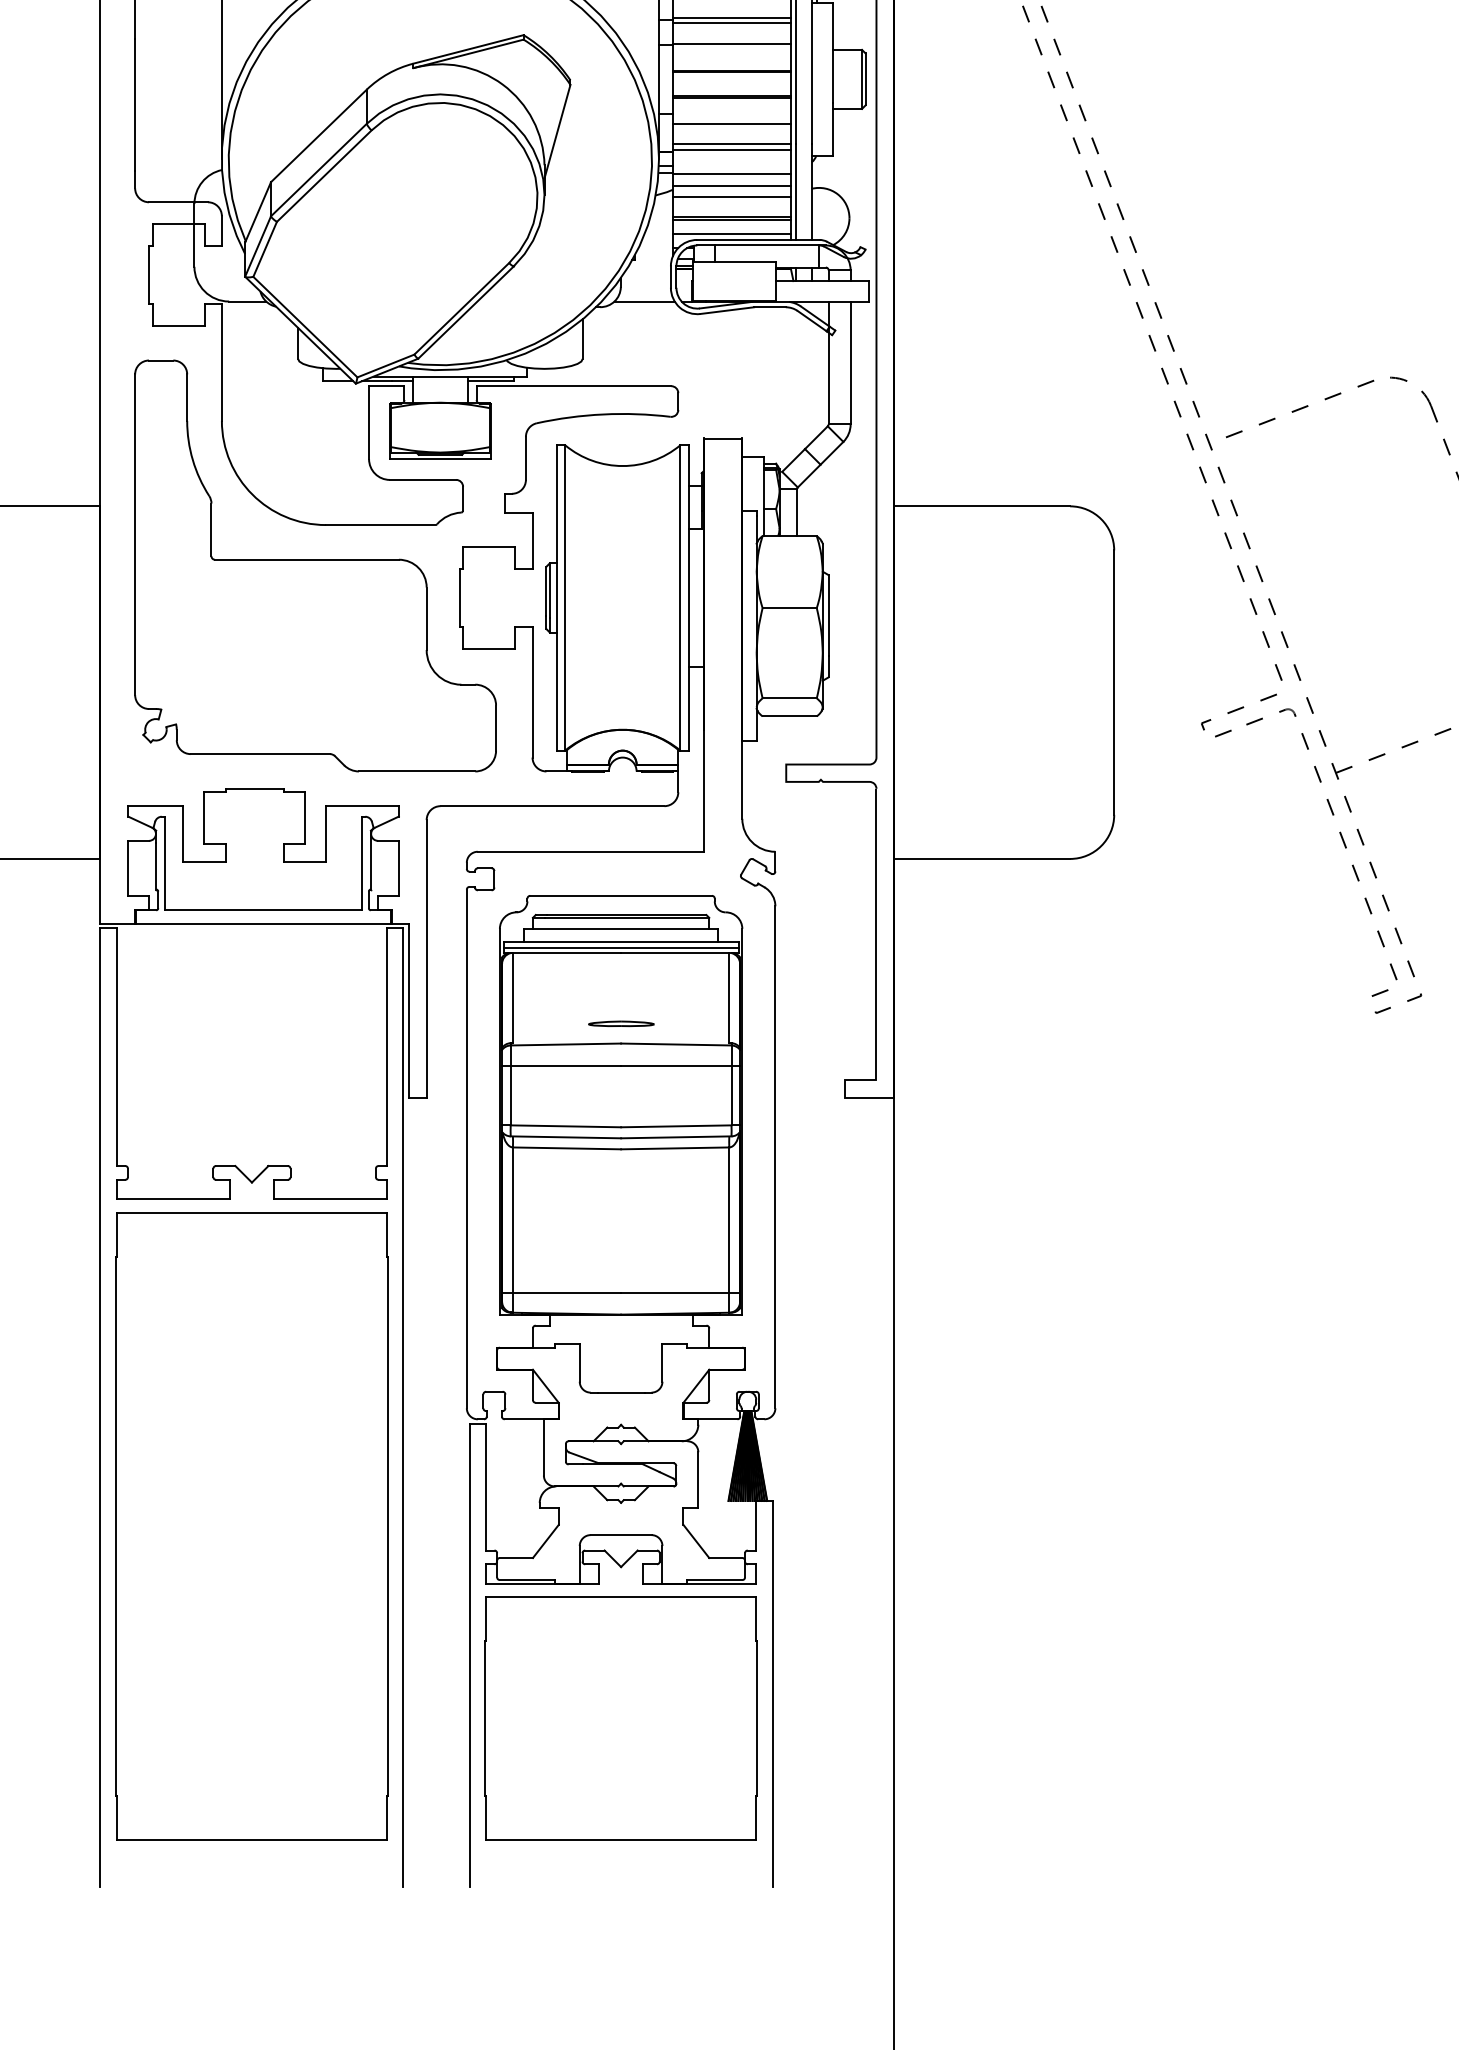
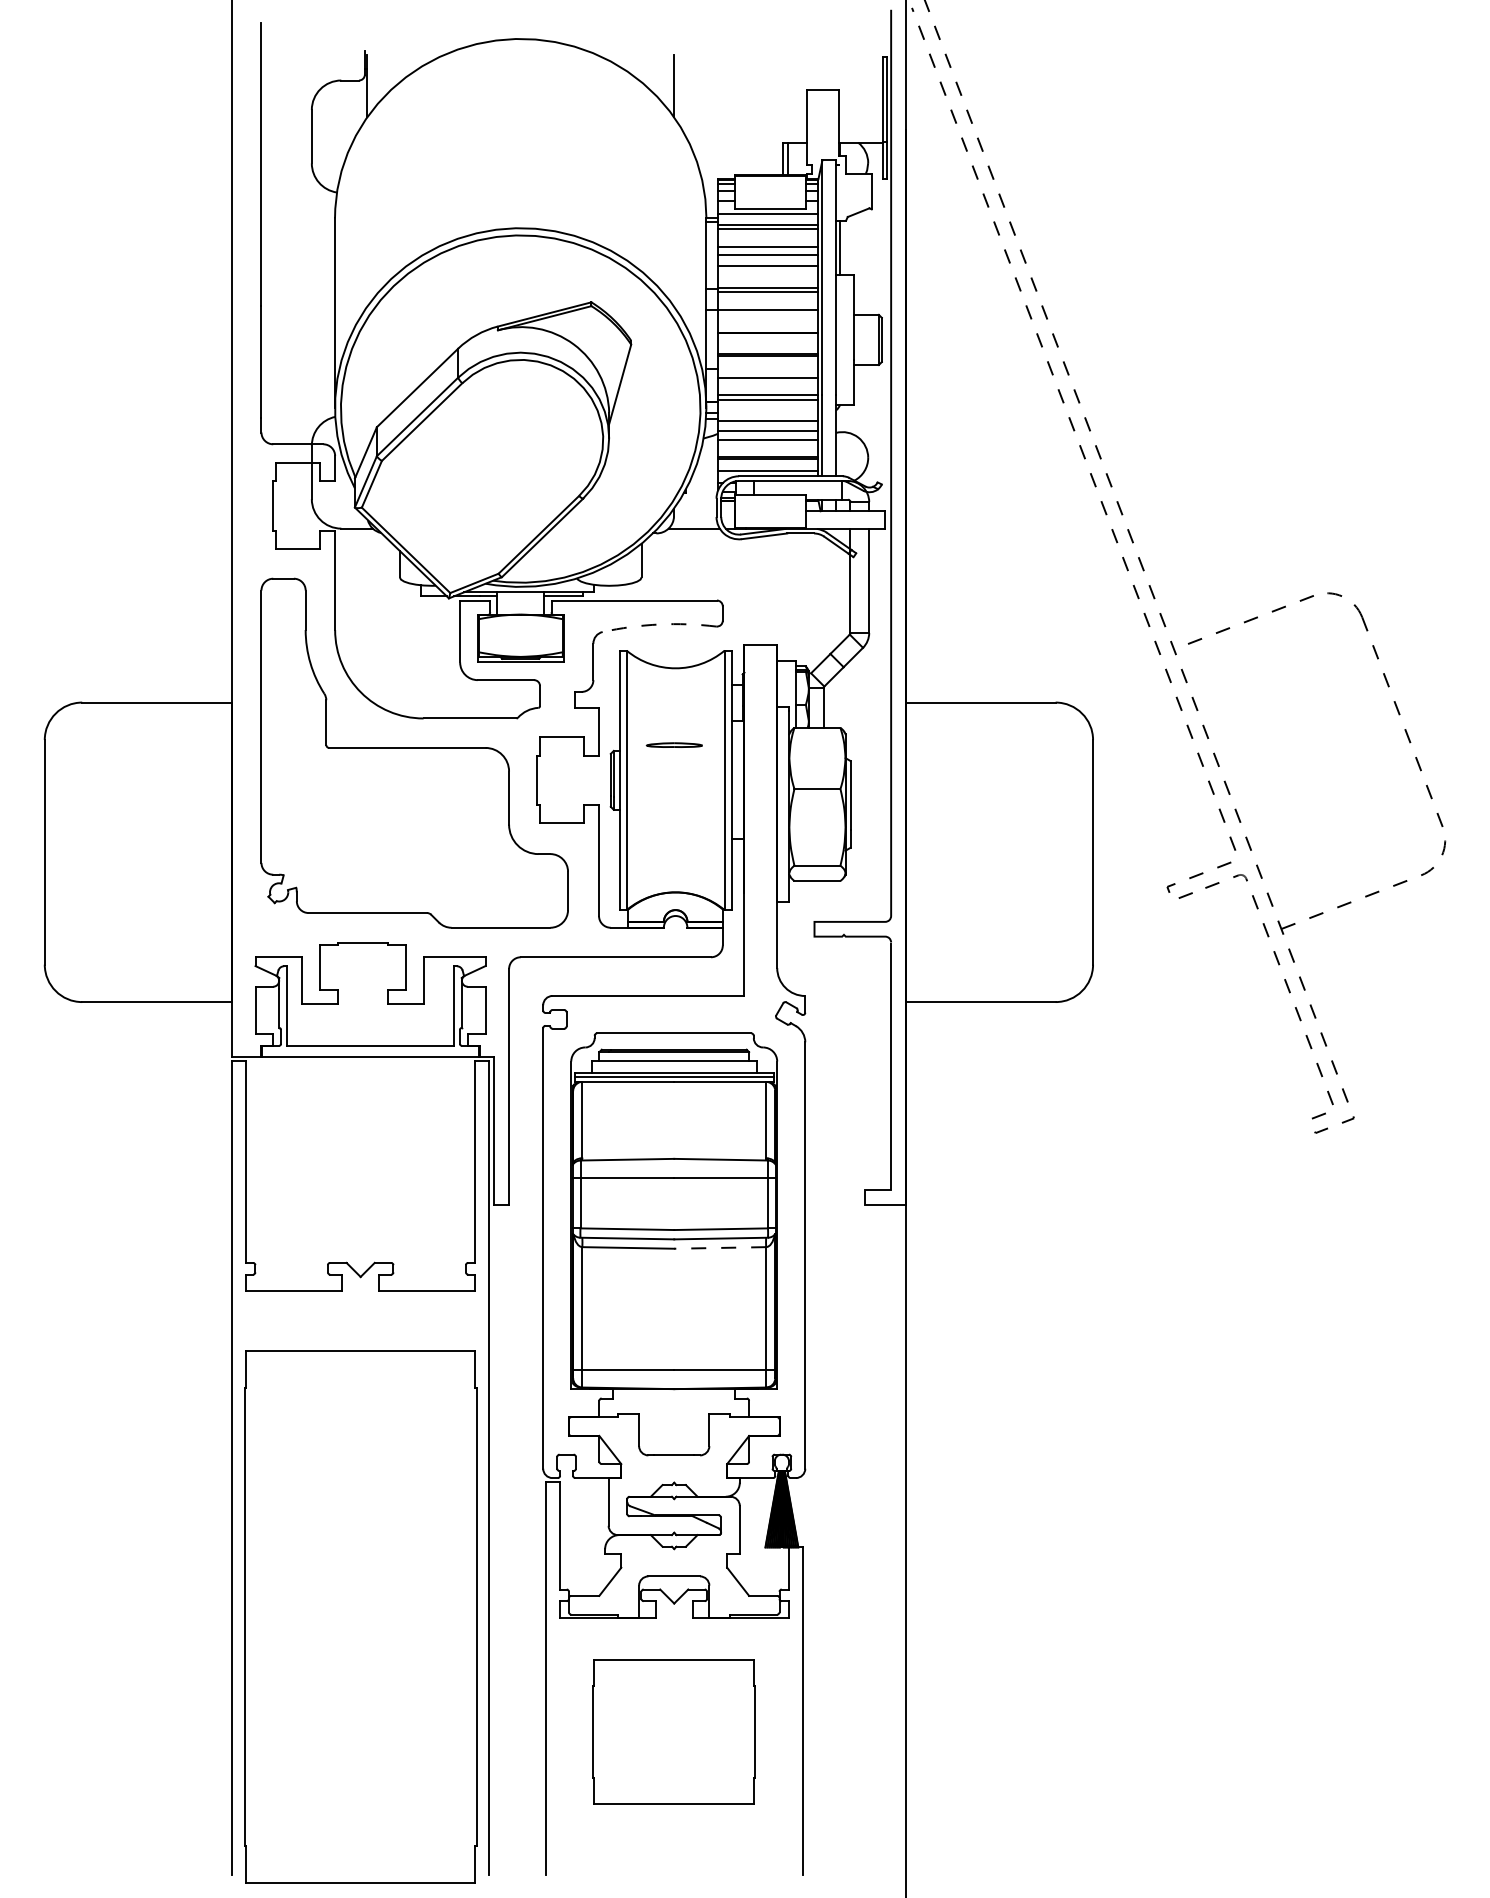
arc: (603, 414) -> (659, 624), solid -> dashed
part: (620, 1023) -> (673, 744), moved
line: (675, 1147) -> (720, 1247), solid -> dashed
part: (251, 1525) -> (360, 1616), moved
part: (620, 1717) -> (673, 1731), size x0.7

